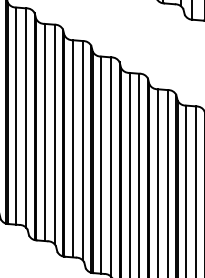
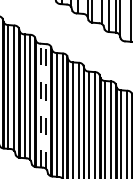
line: (72, 148) -> (40, 105), solid -> dashed
line: (83, 150) -> (46, 106), solid -> dashed

